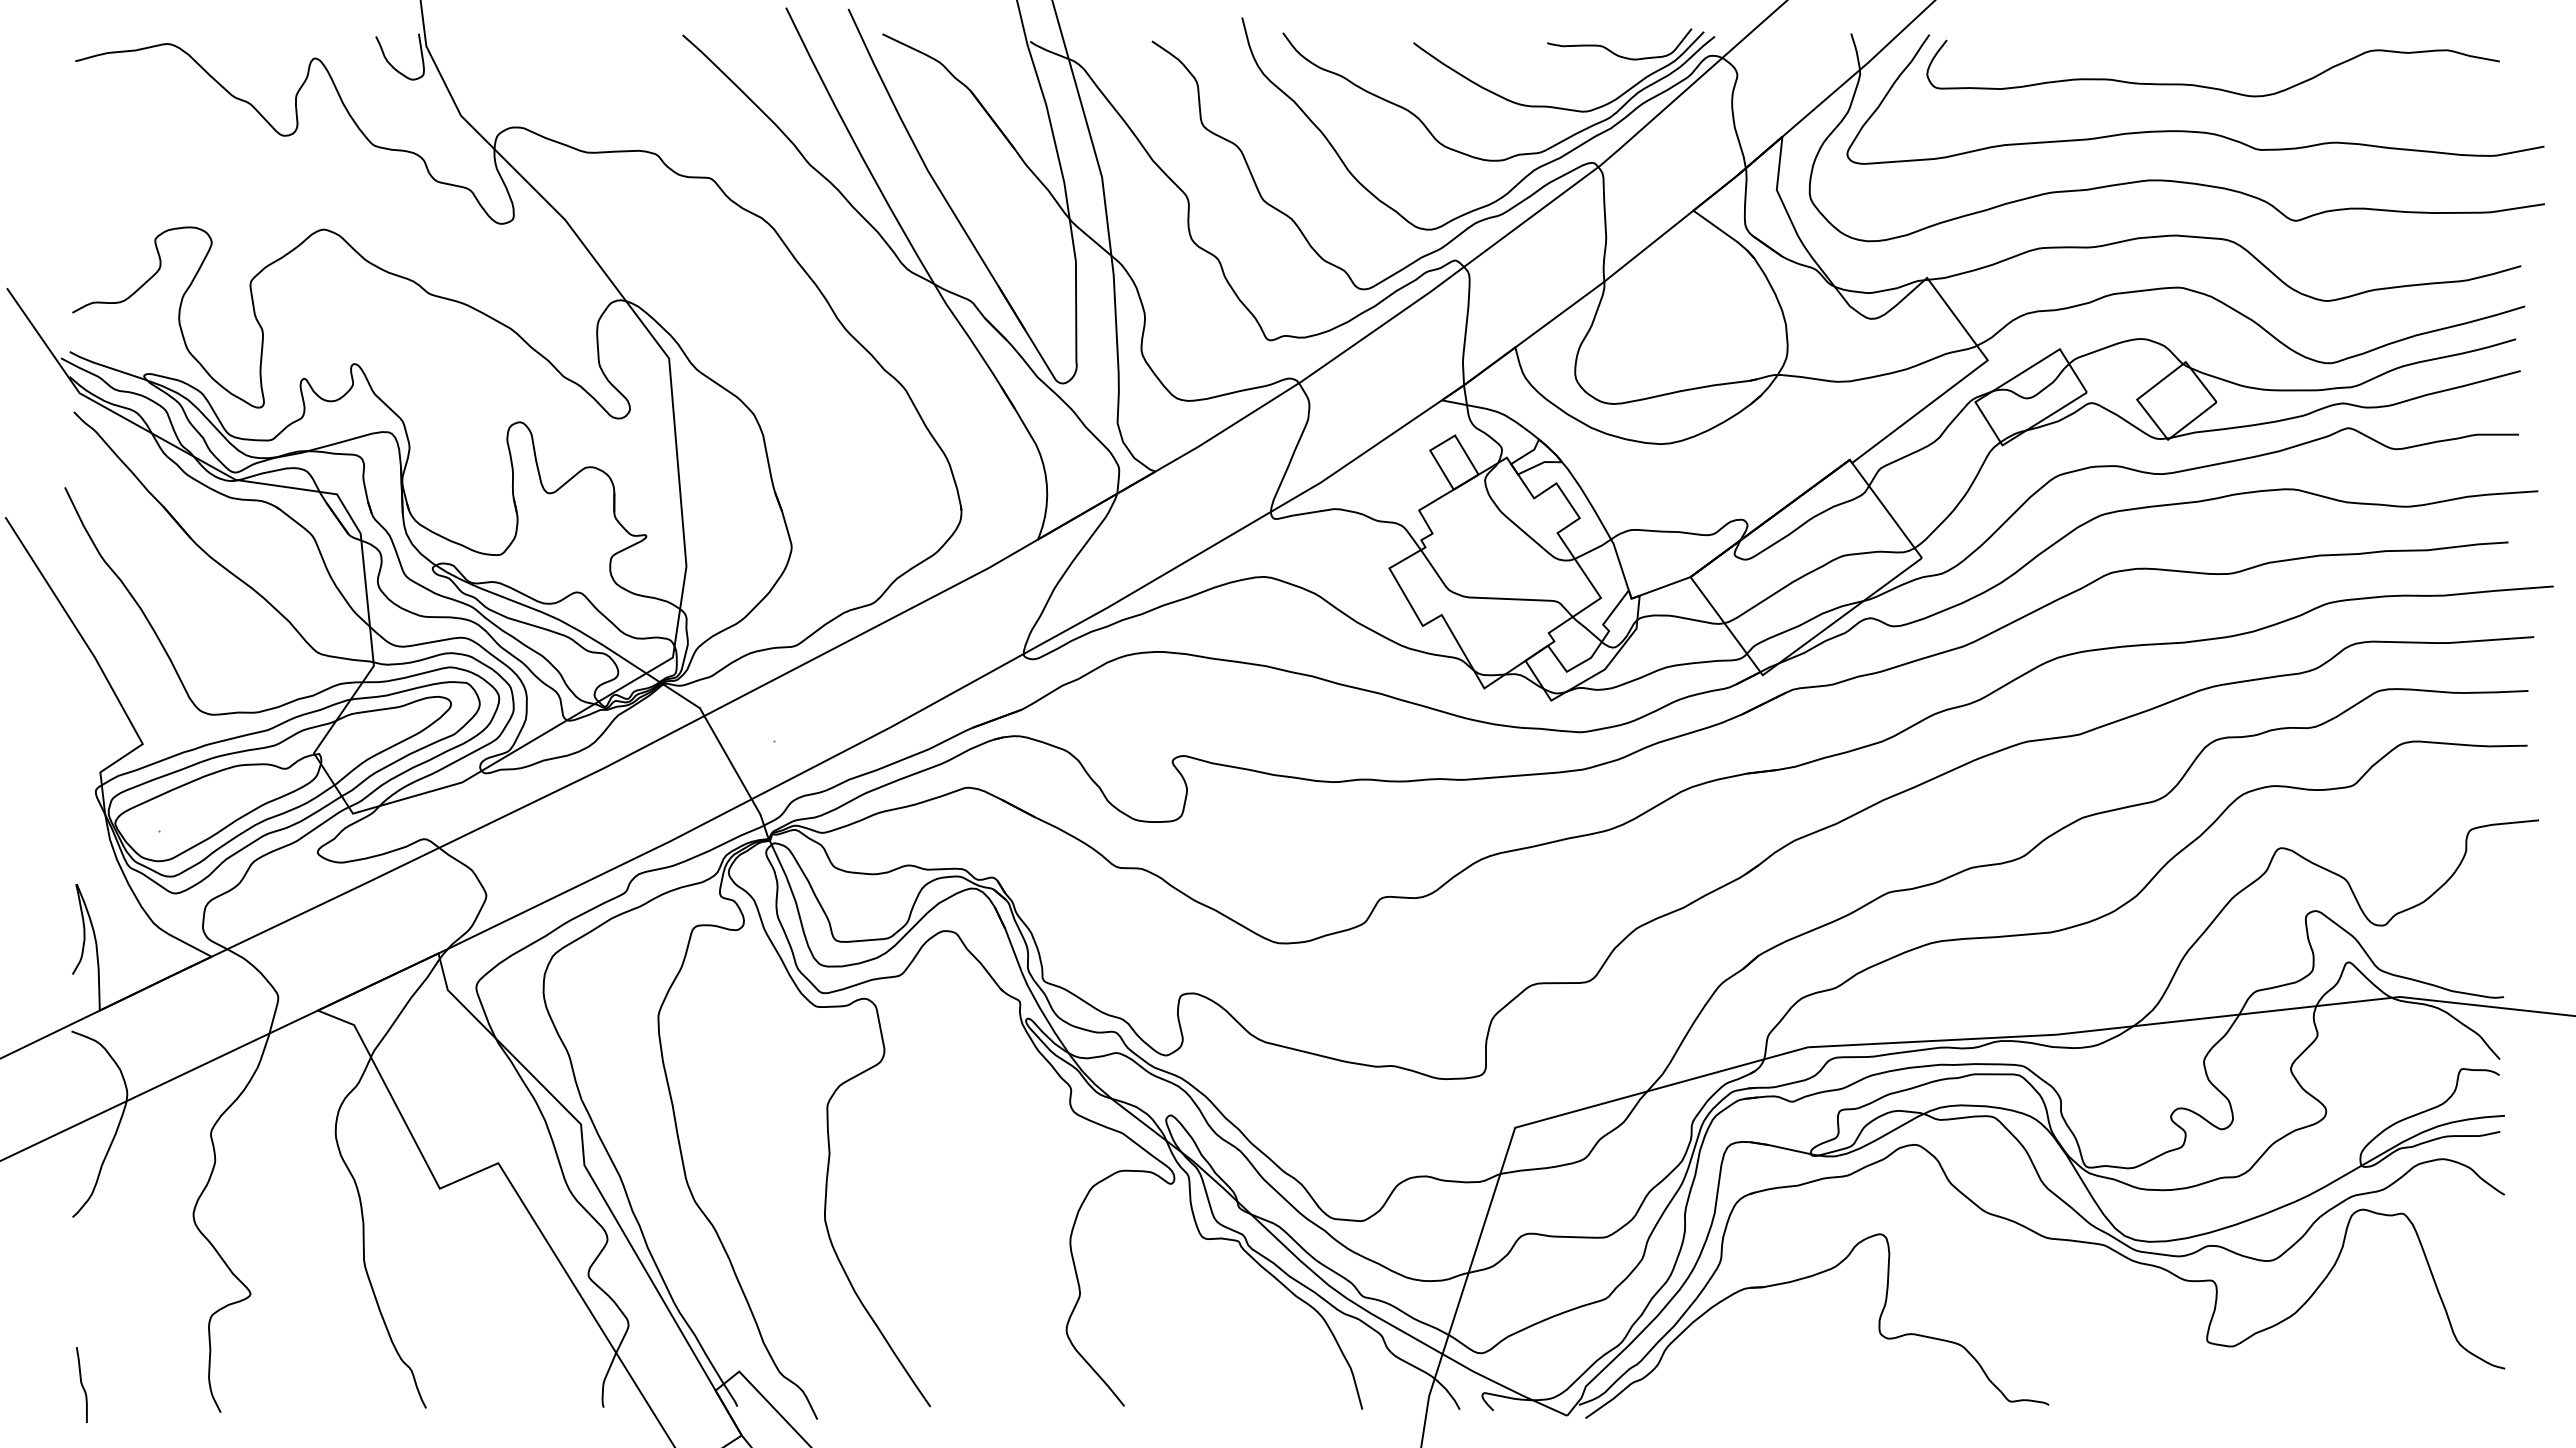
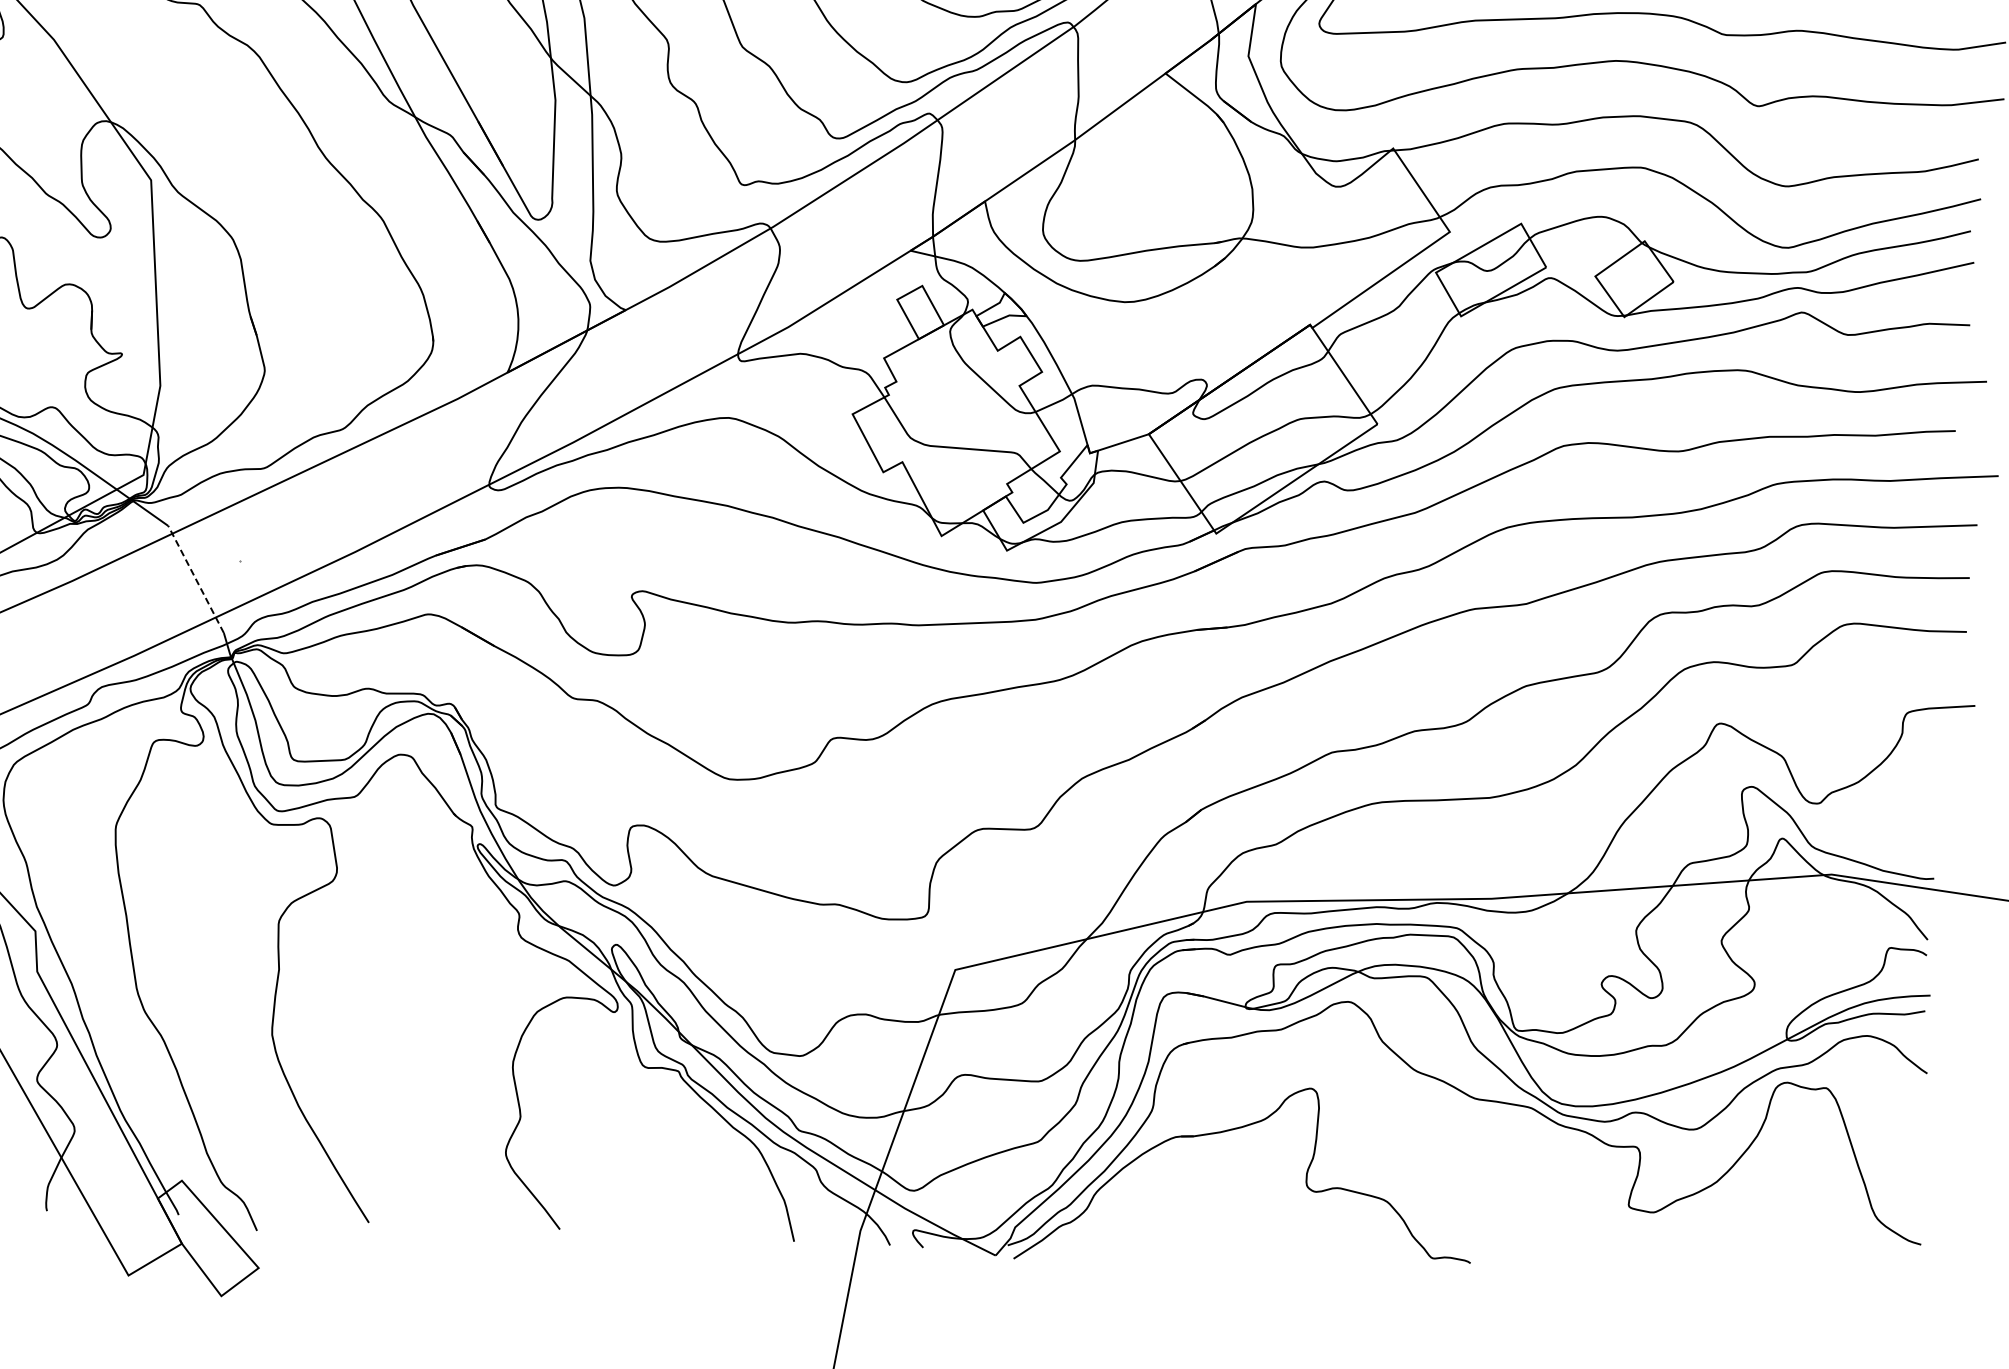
line: (729, 761) -> (195, 579), solid -> dashed

